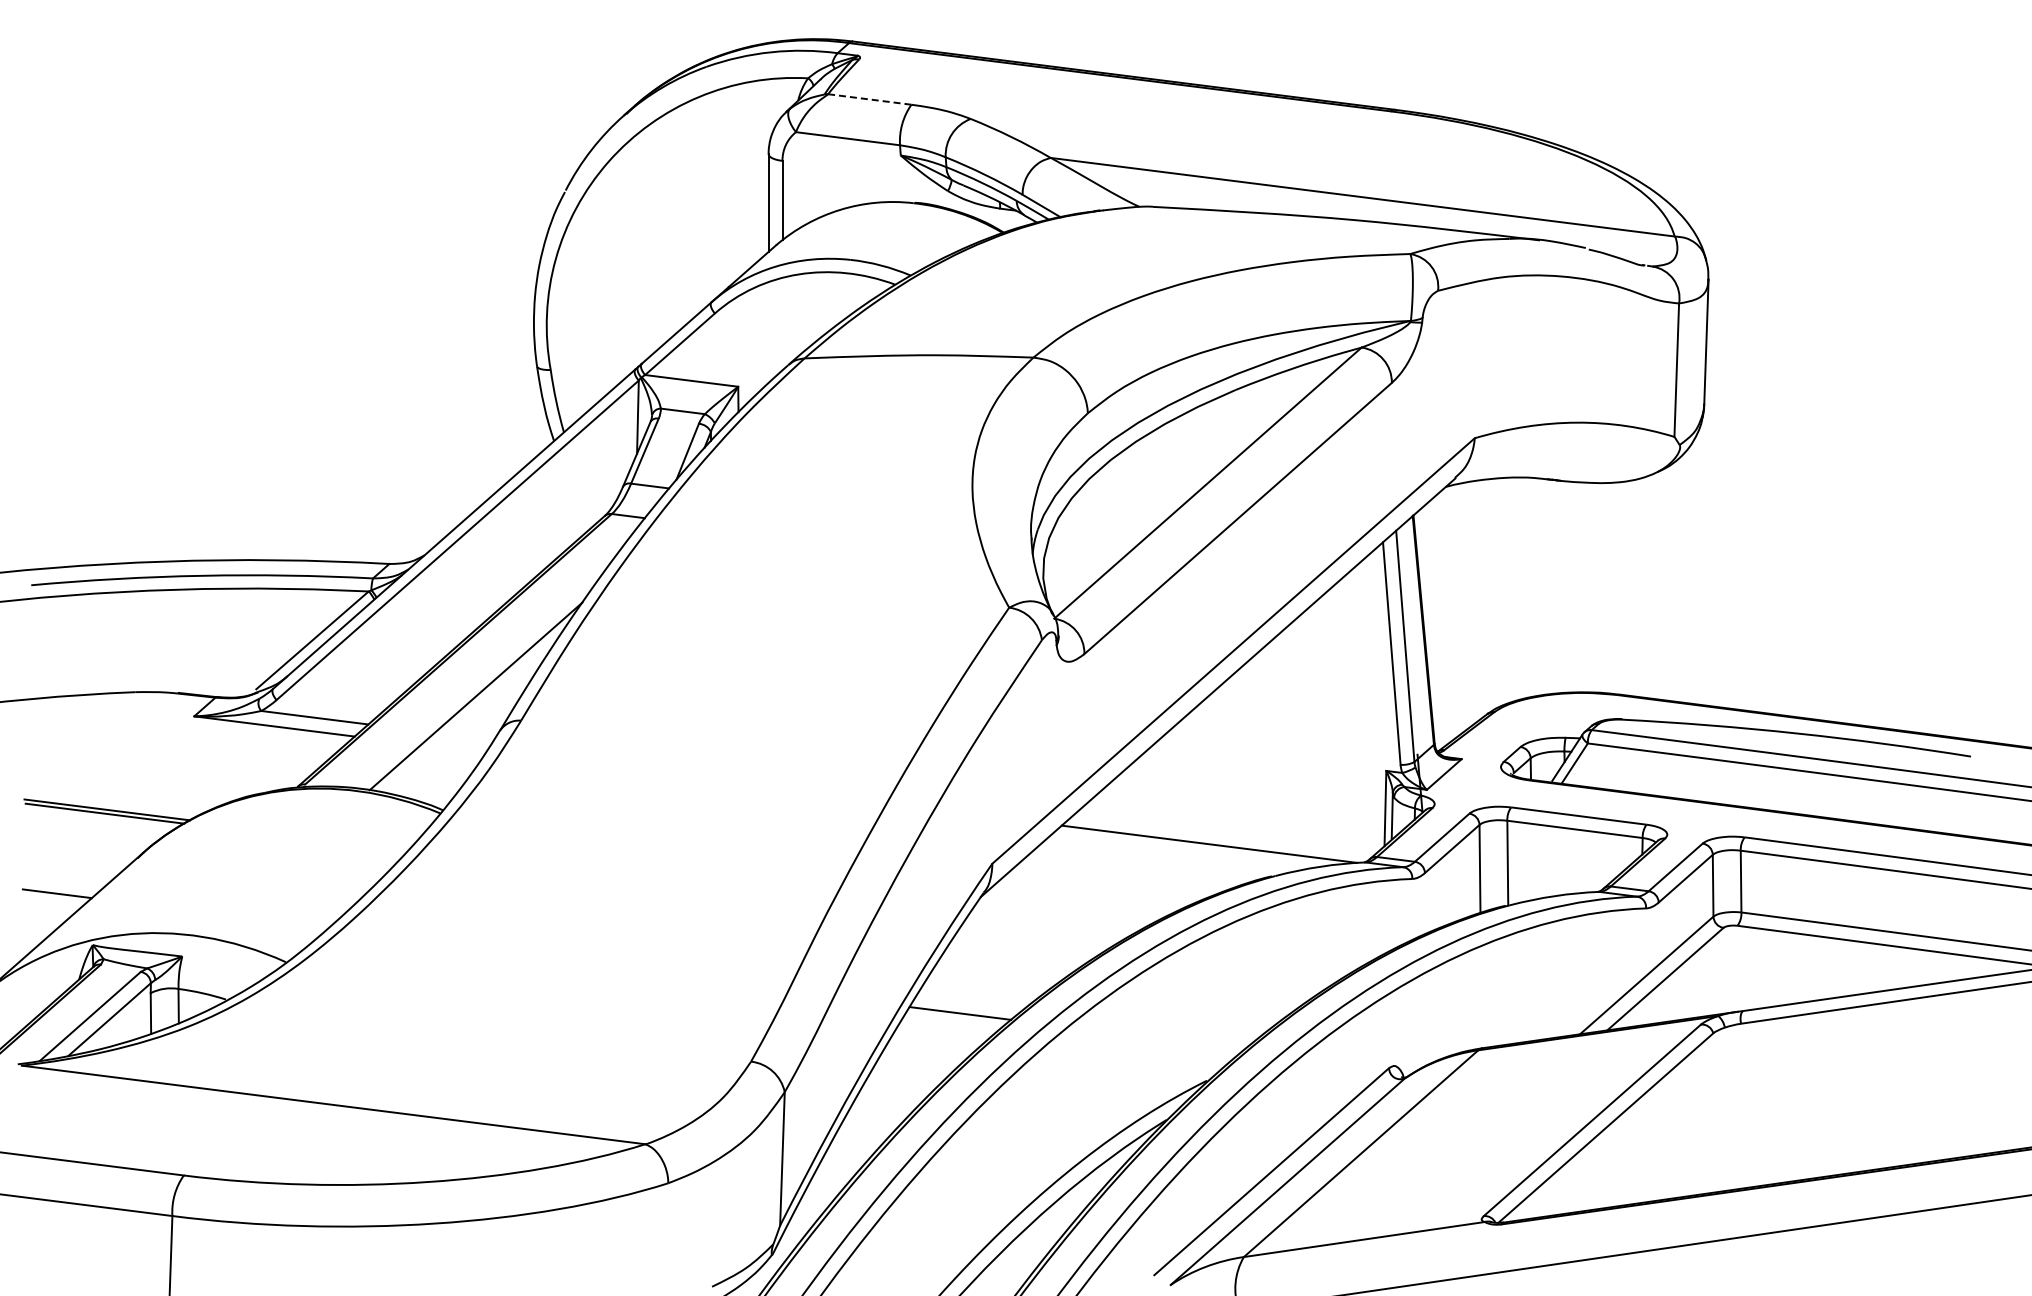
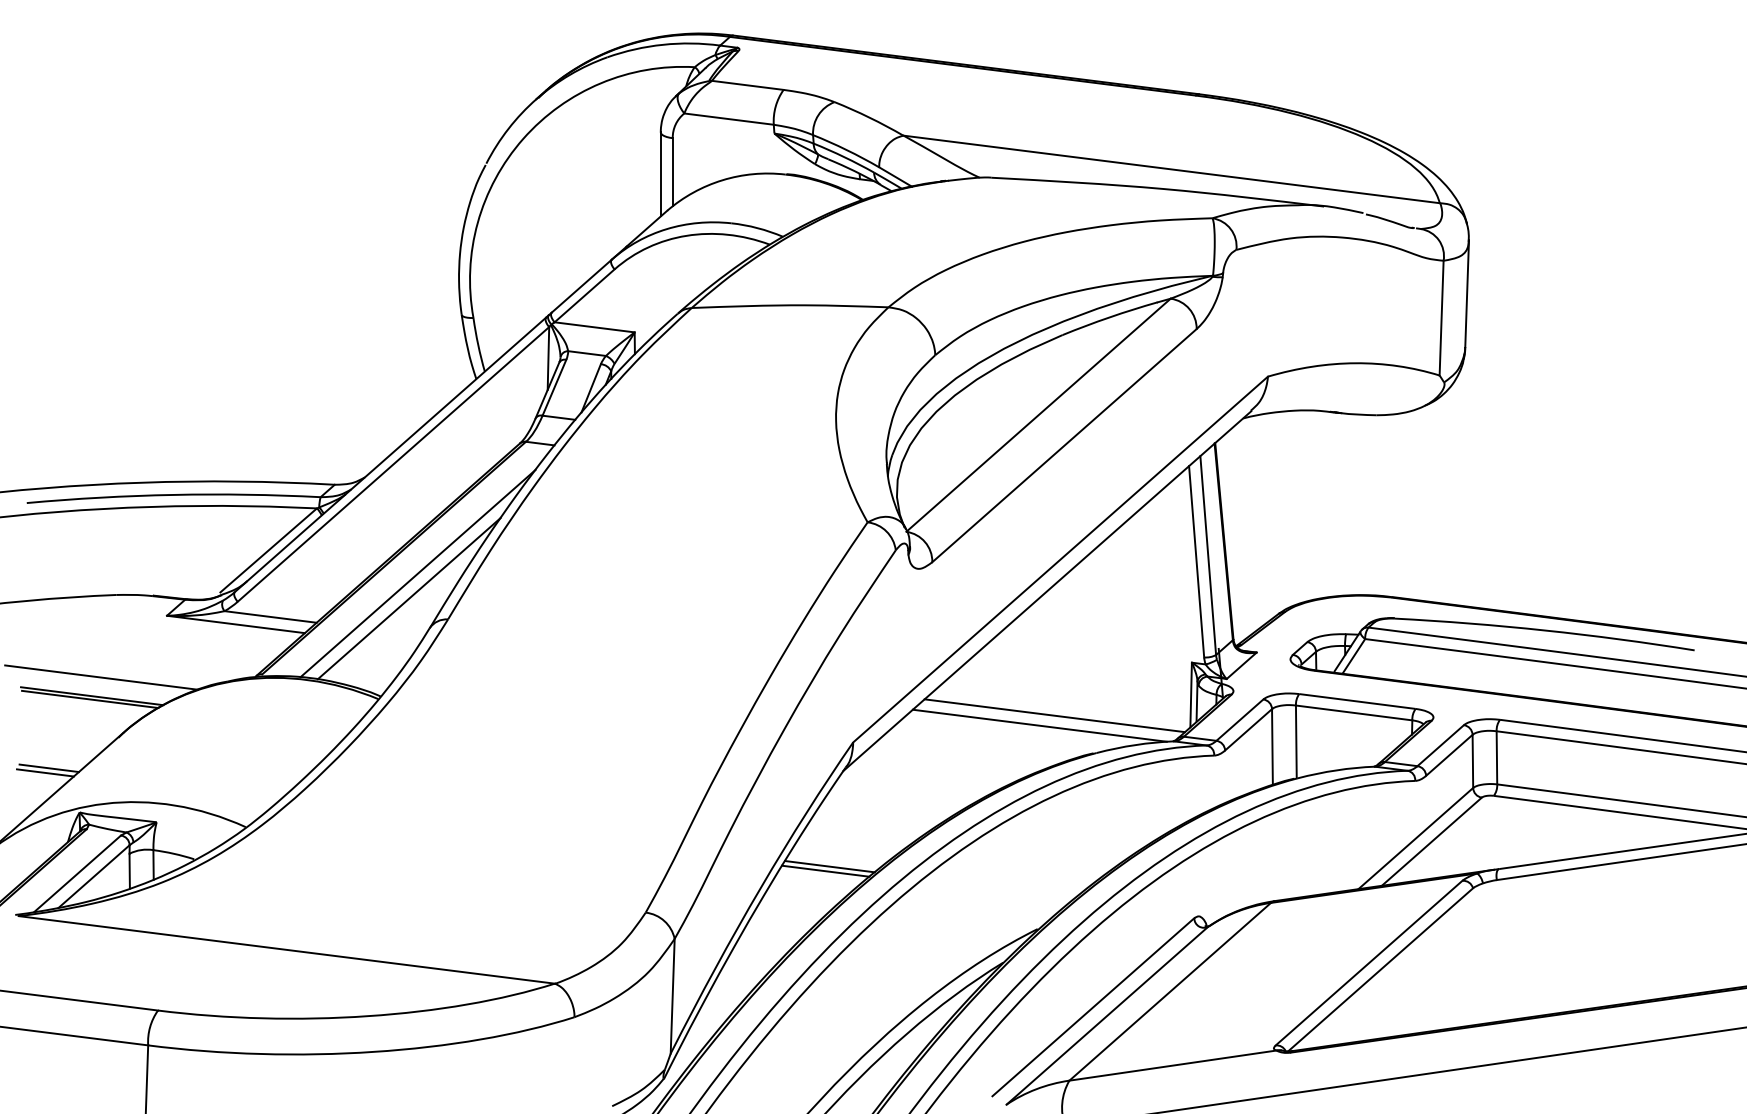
line: (870, 99) -> (748, 85), dashed -> solid
line: (485, 666) -> (417, 572), added
line: (118, 788) -> (101, 677), added
line: (1226, 832) -> (1054, 715), added
line: (52, 898) -> (45, 772), added
line: (965, 1007) -> (830, 866), added

